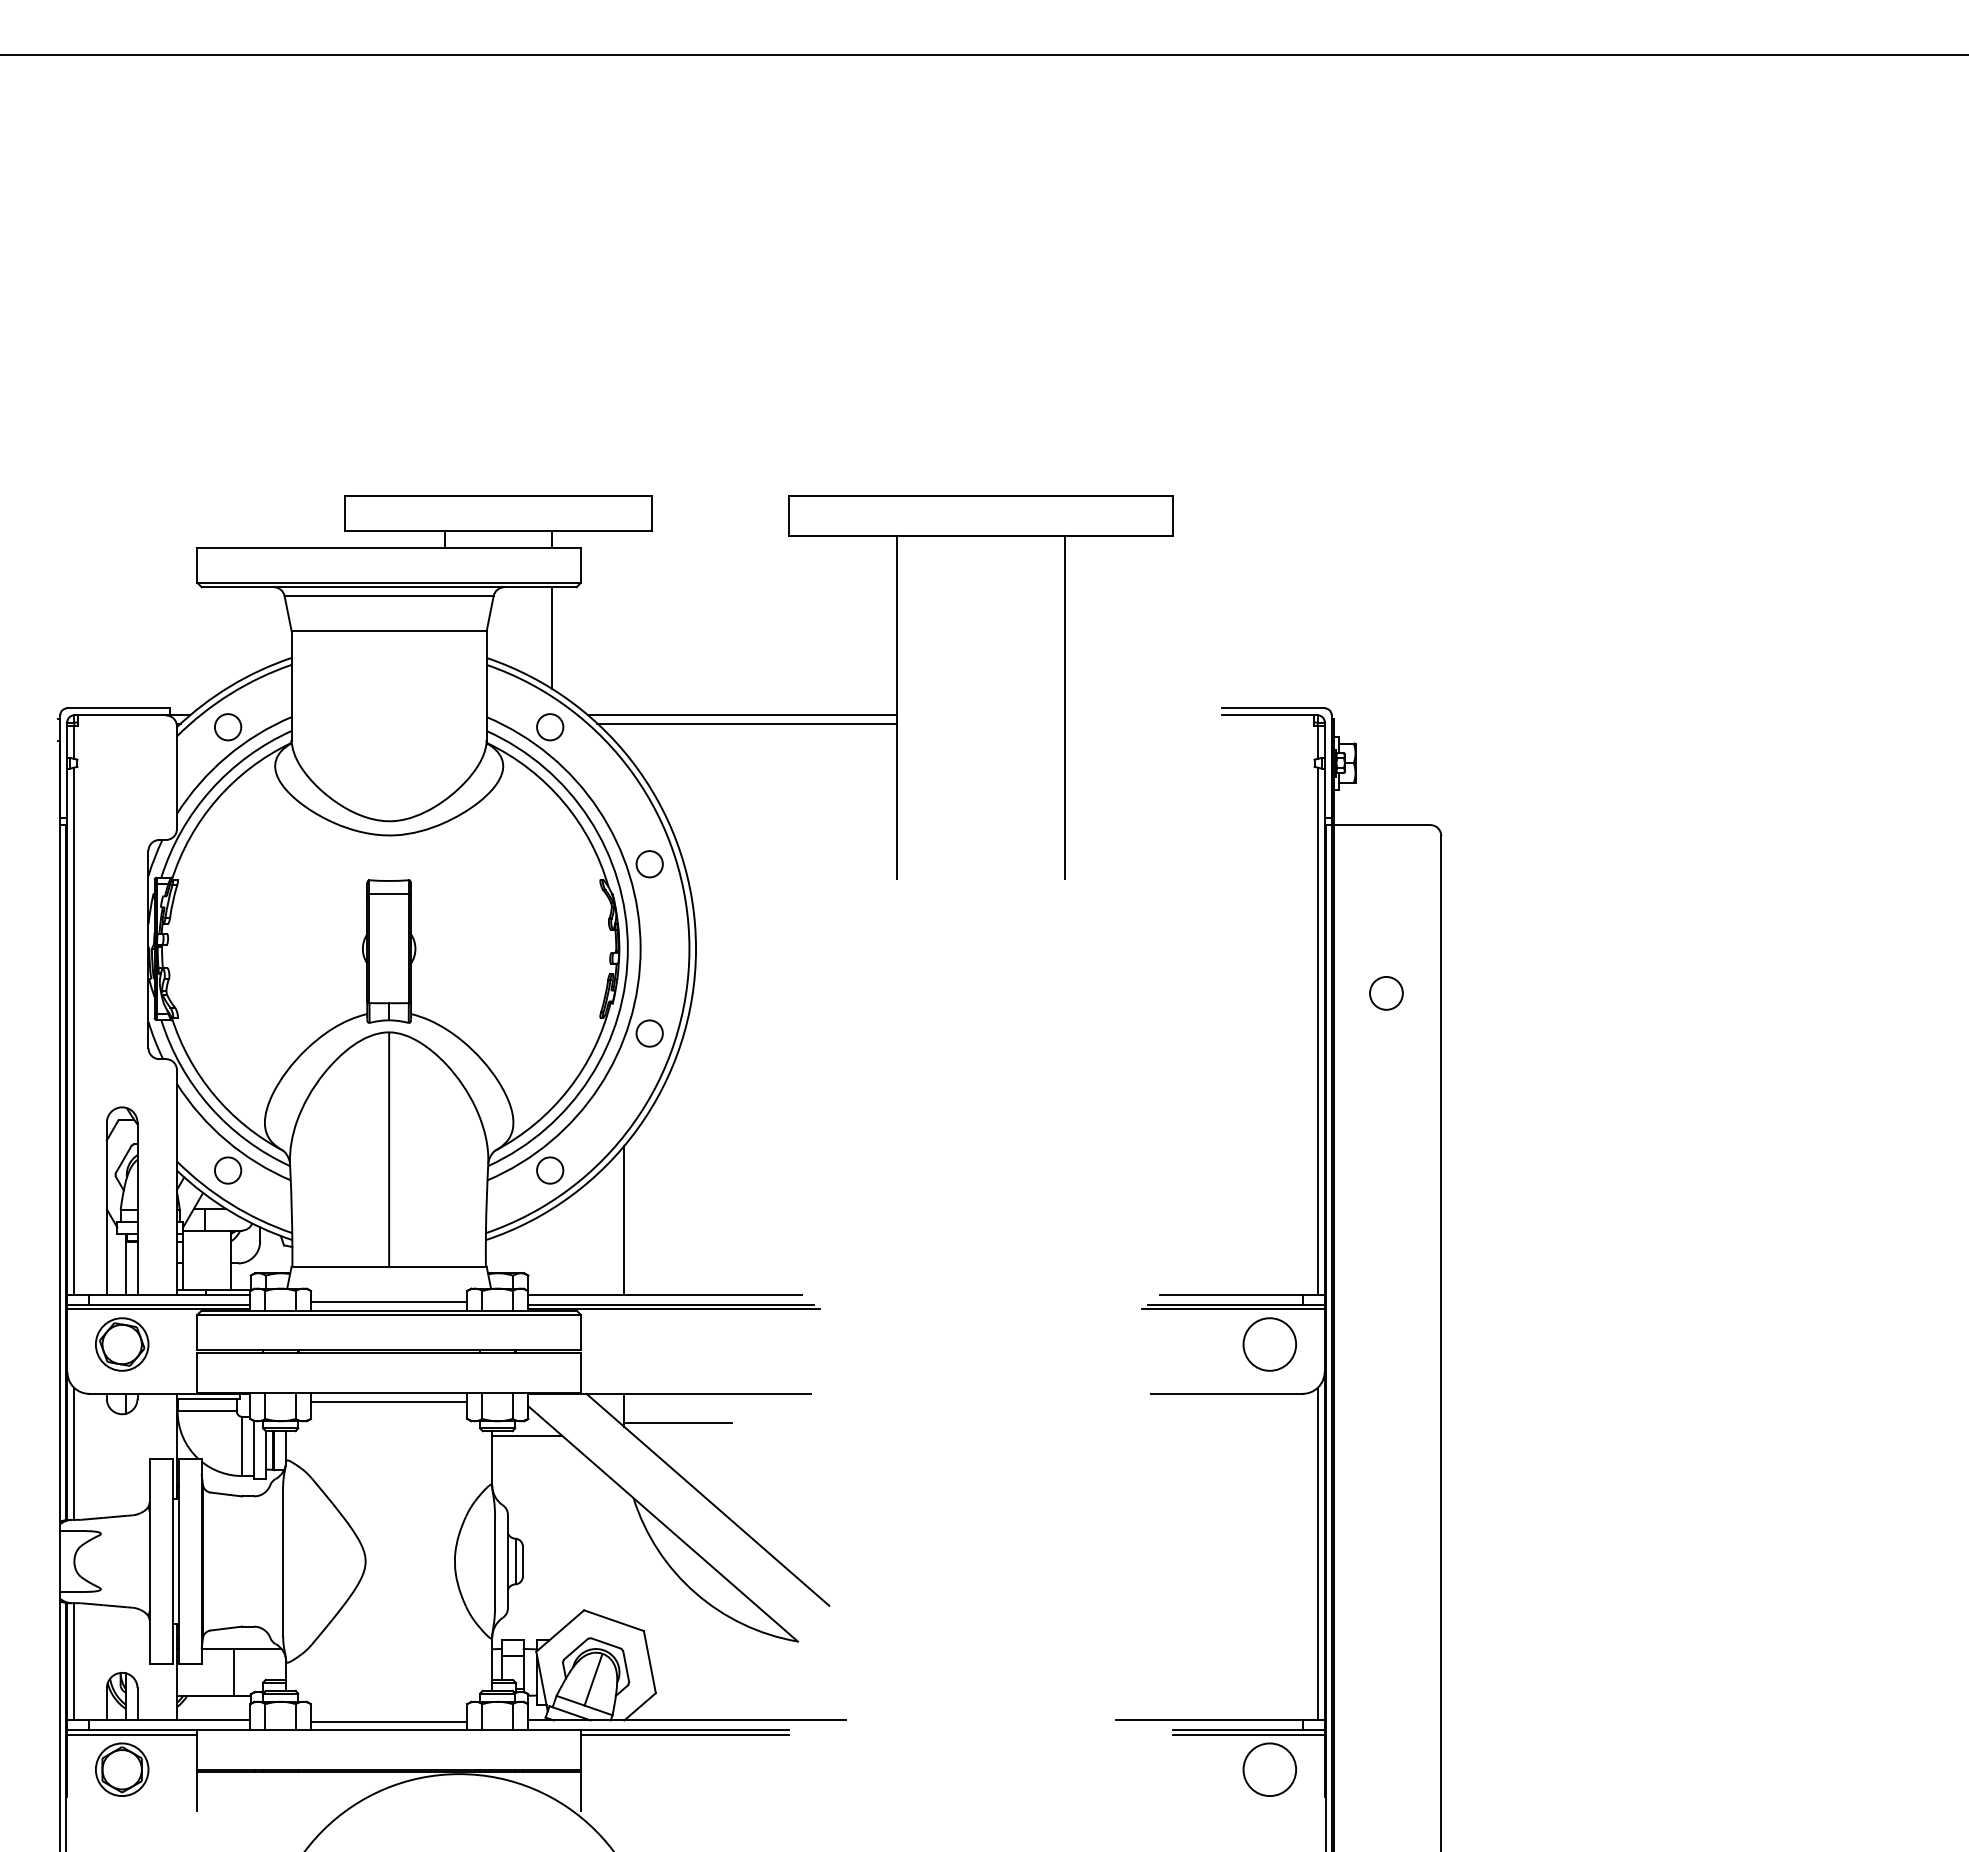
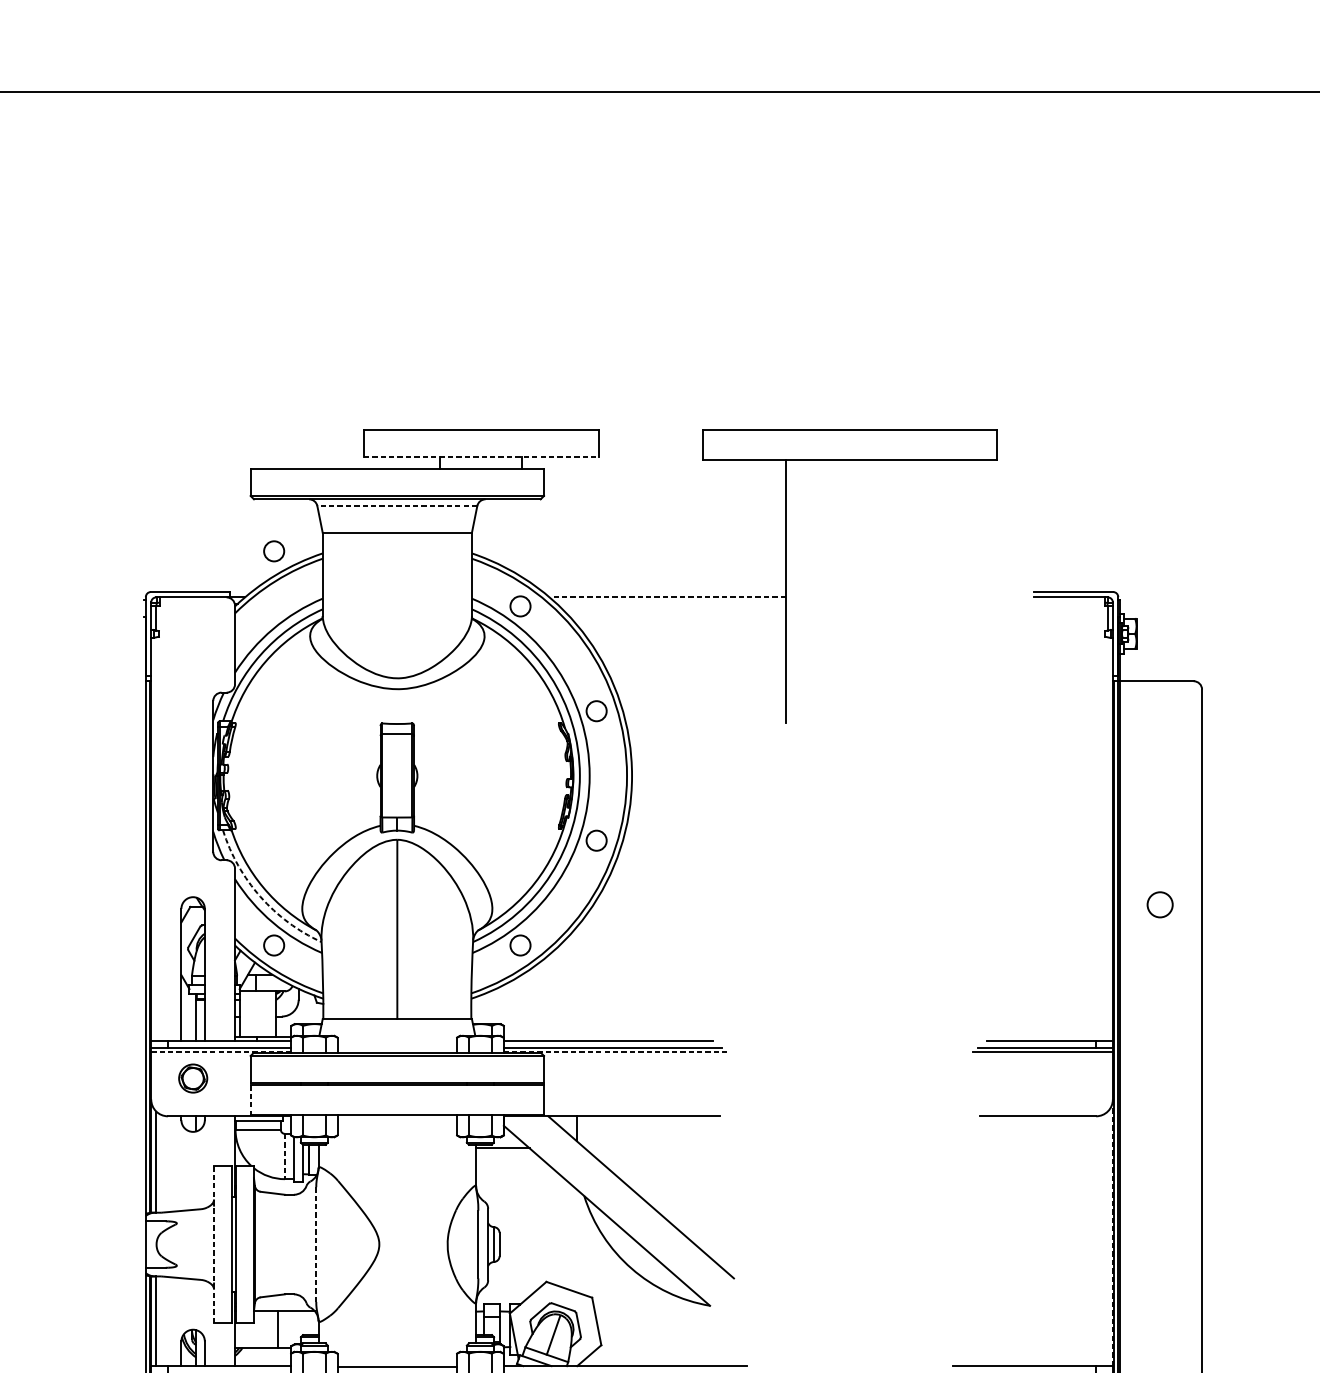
line: (499, 531) -> (481, 456), solid -> dashed
line: (389, 596) -> (397, 506), solid -> dashed
line: (552, 637) -> (522, 537), removed
line: (1064, 707) -> (913, 591), removed
line: (742, 715) -> (667, 597), solid -> dashed
line: (747, 723) -> (671, 603), removed
circle: (228, 727) -> (274, 551), moved
circle: (1386, 993) -> (1160, 904), moved
line: (73, 1031) -> (155, 839), removed
line: (1318, 1031) -> (1108, 839), removed
arc: (210, 1106) -> (260, 896), solid -> dashed
line: (624, 1220) -> (577, 983), removed
line: (389, 1301) -> (397, 1045), removed
line: (159, 1309) -> (221, 1051), solid -> dashed
line: (673, 1309) -> (614, 1051), solid -> dashed
part: (122, 1344) -> (193, 1078), size x0.7
circle: (1269, 1344) -> (1070, 1078), removed
line: (197, 1373) -> (250, 1100), solid -> dashed
line: (389, 1401) -> (397, 1122), removed
line: (678, 1422) -> (618, 1138), removed
line: (242, 1446) -> (285, 1156), solid -> dashed
line: (1324, 1545) -> (1112, 1232), solid -> dashed
line: (1318, 1553) -> (1108, 1238), removed
line: (149, 1561) -> (214, 1244), solid -> dashed
line: (283, 1561) -> (316, 1244), solid -> dashed

